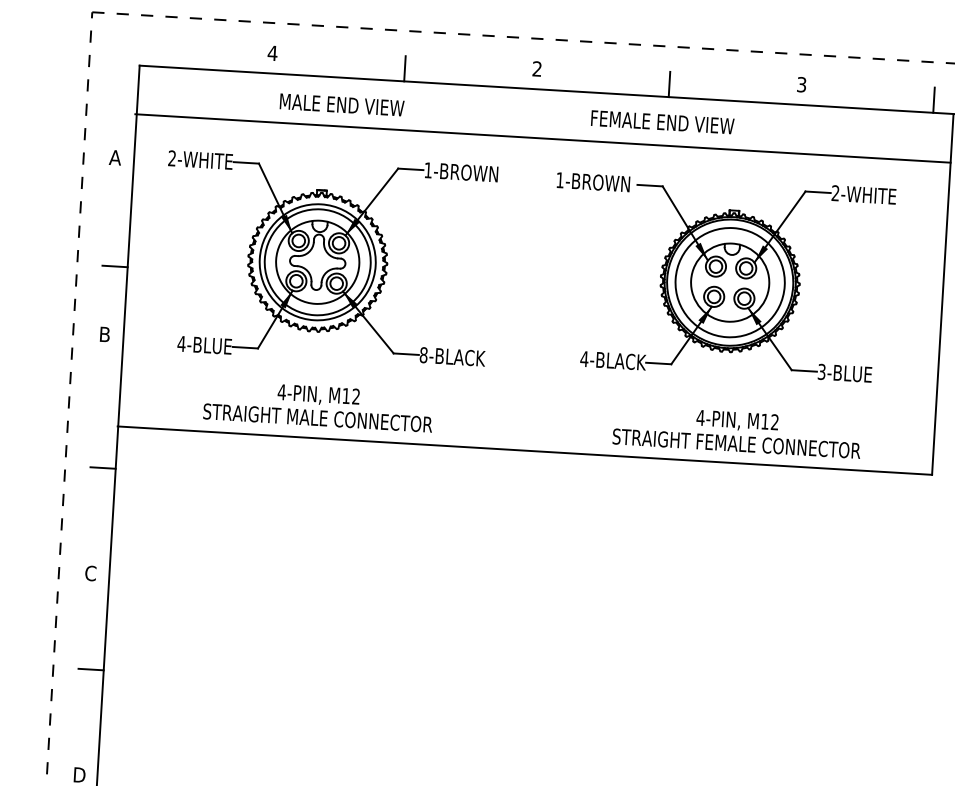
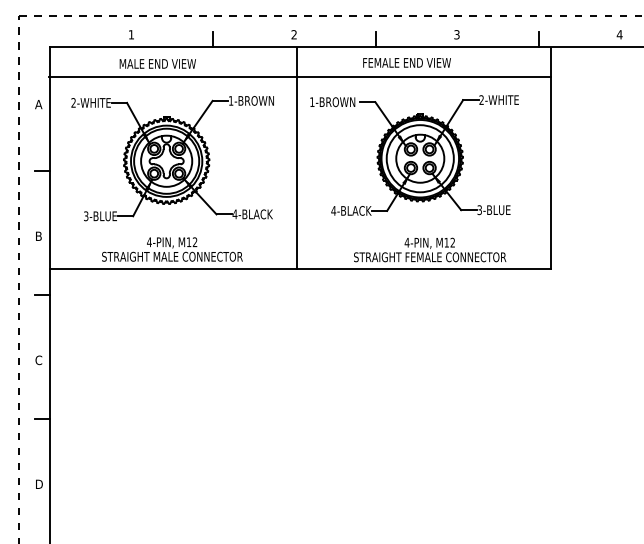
text: (272, 52) -> (131, 34), 4 -> 1
text: (341, 104) -> (157, 63), moved
text: (661, 121) -> (406, 62), moved
line: (530, 270) -> (297, 158), added
text: (104, 333) -> (38, 235), moved
text: (180, 344) -> (85, 216), 4-BLUE -> 3-BLUE
text: (422, 355) -> (234, 214), 8-BLACK -> 4-BLACK

